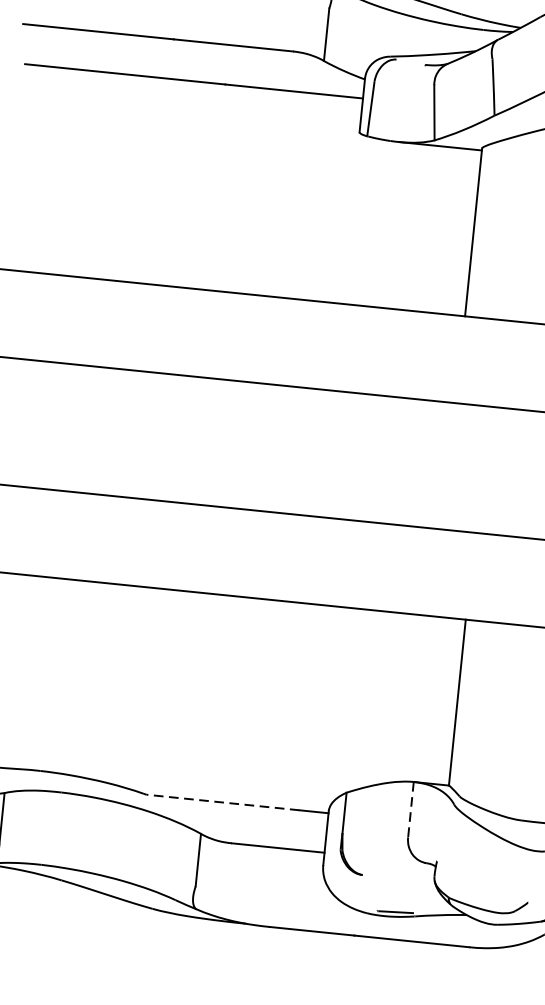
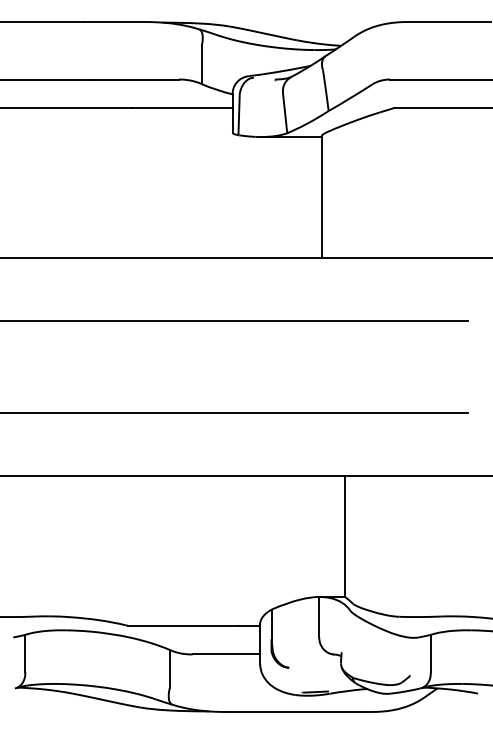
line: (223, 802) -> (183, 625), dashed -> solid
line: (411, 810) -> (319, 617), dashed -> solid

